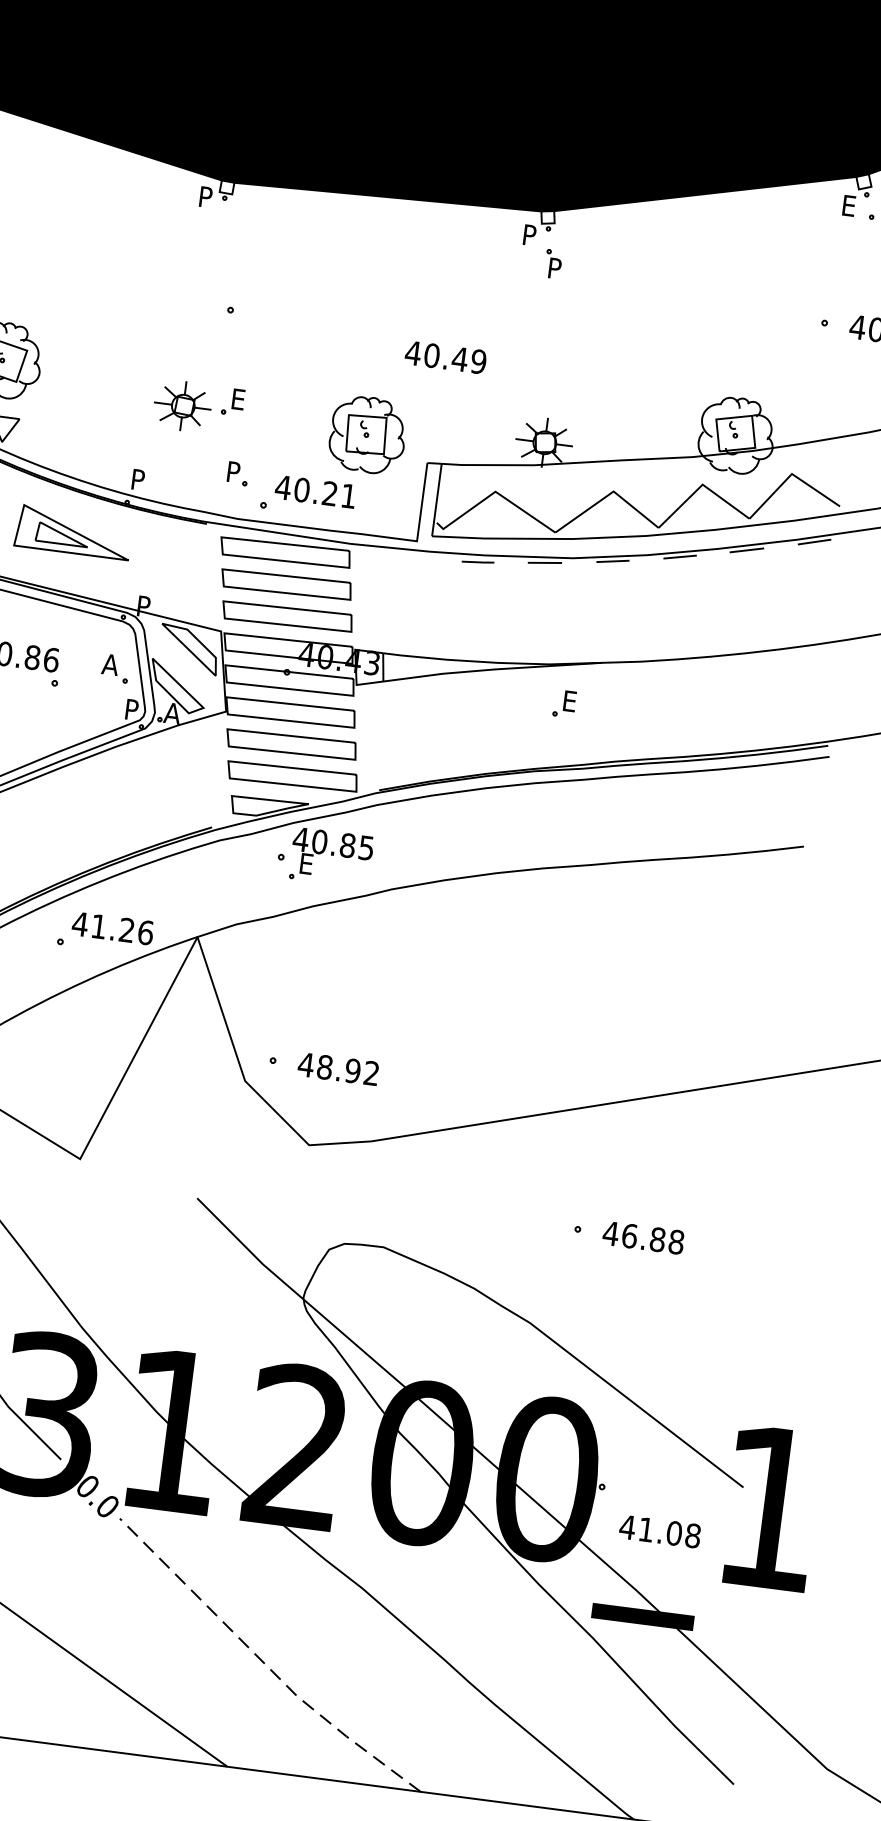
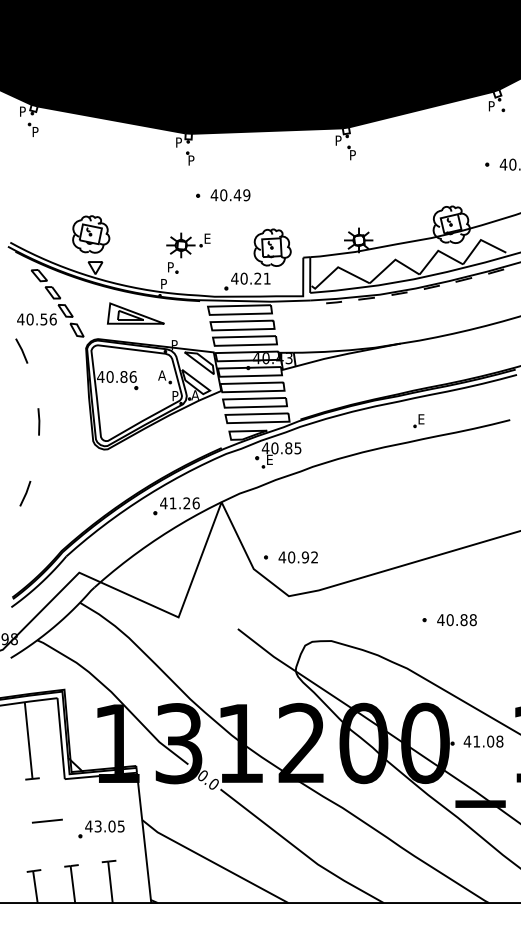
text: (850, 206) -> (492, 106), E -> P
part: (224, 232) -> (190, 158), added
text: (445, 357) -> (230, 195), moved
part: (239, 473) -> (173, 267), moved
part: (563, 704) -> (418, 421), moved
text: (324, 1067) -> (291, 557), 48.92 -> 40.92
text: (628, 1234) -> (449, 619), 46.88 -> 40.88
text: (659, 1531) -> (483, 741), moved
line: (265, 1665) -> (300, 851), dashed -> solid

